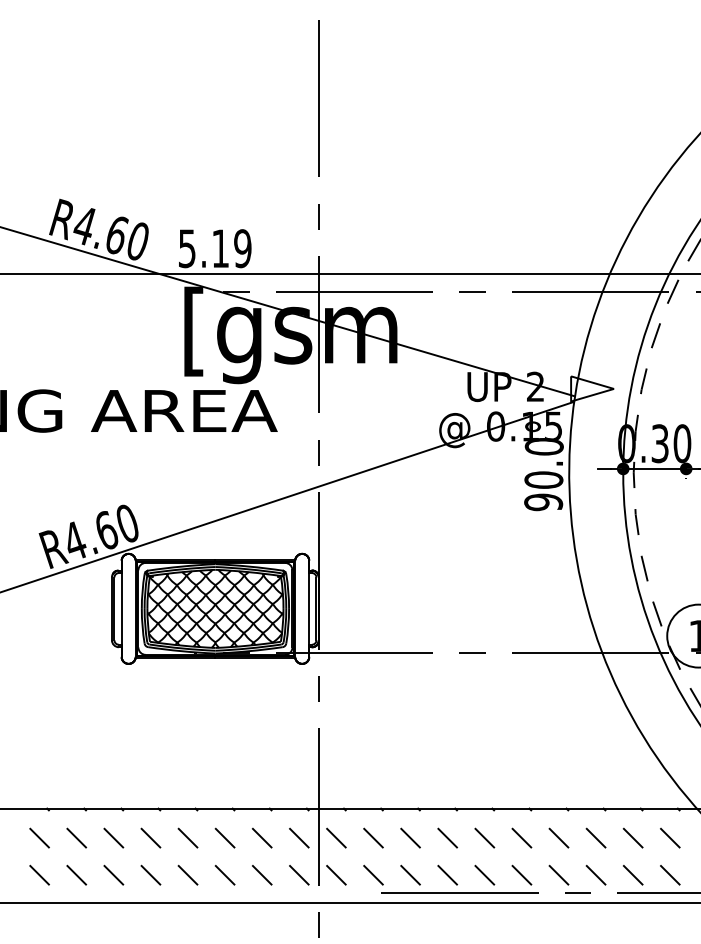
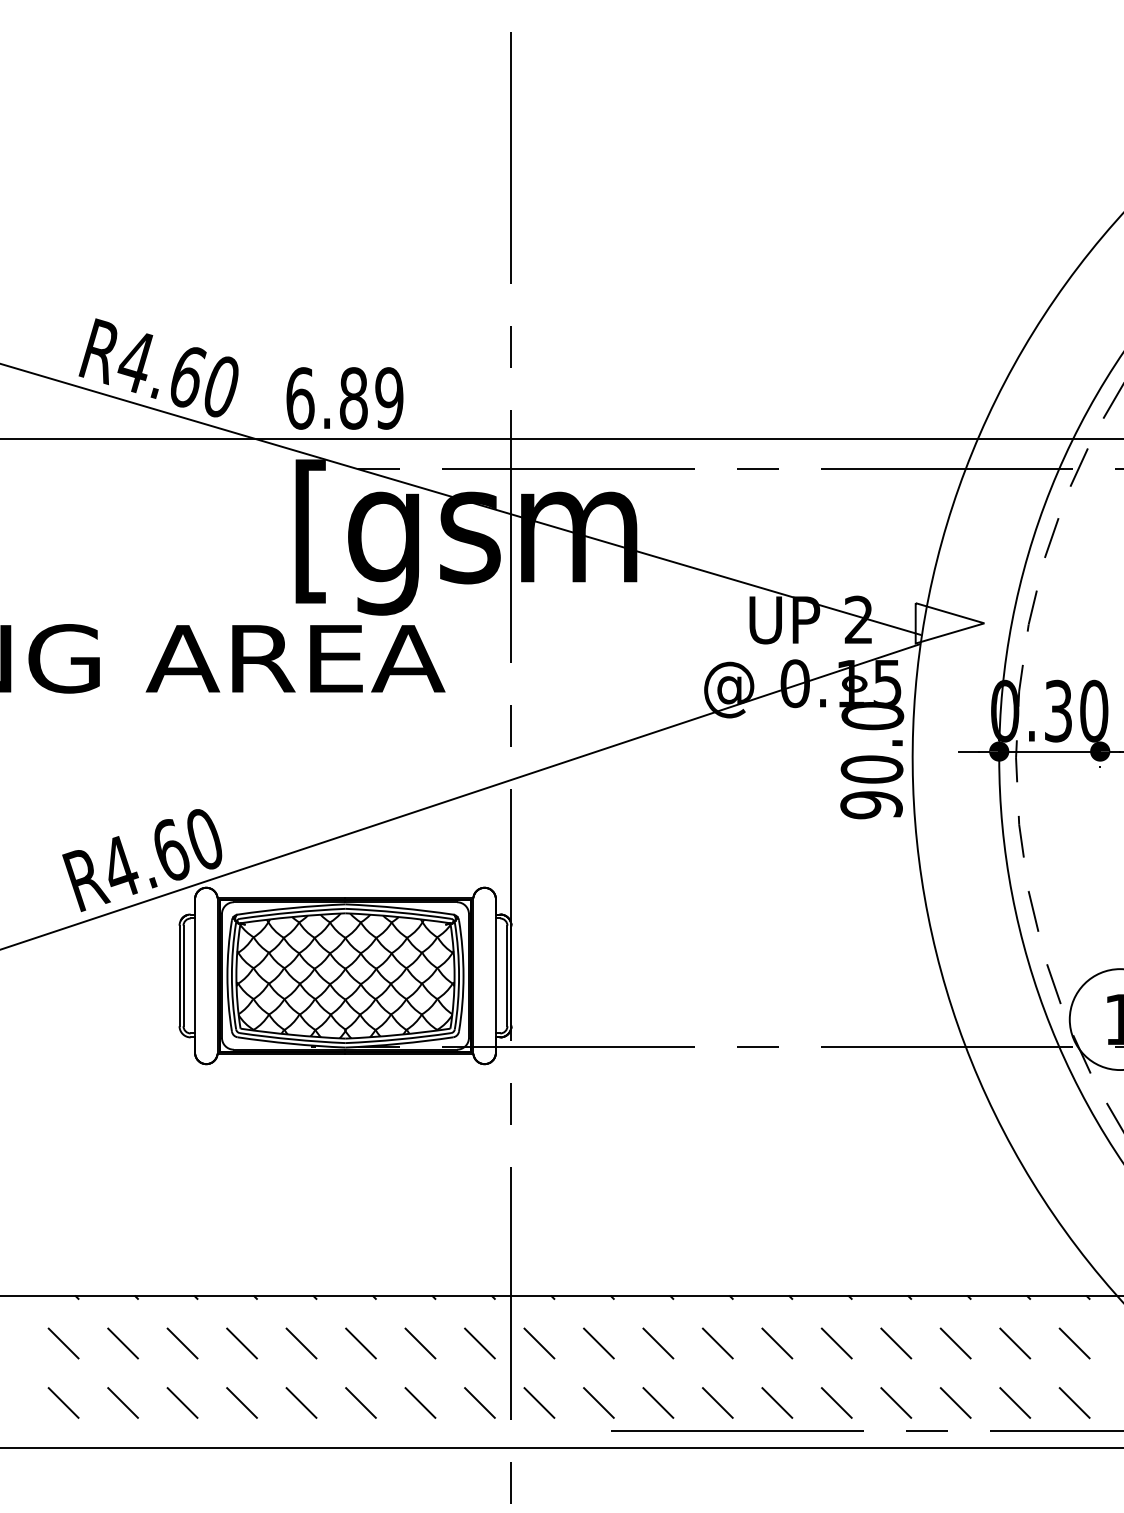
text: (203, 248) -> (326, 398), 5.19 -> 6.89

